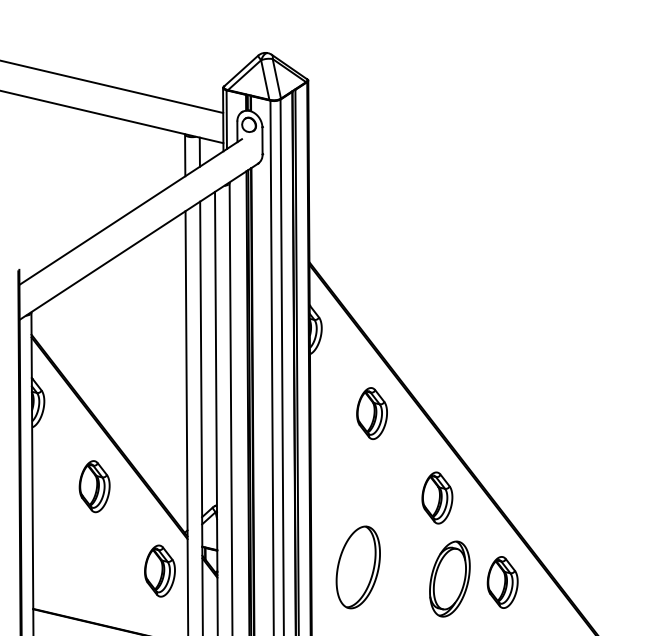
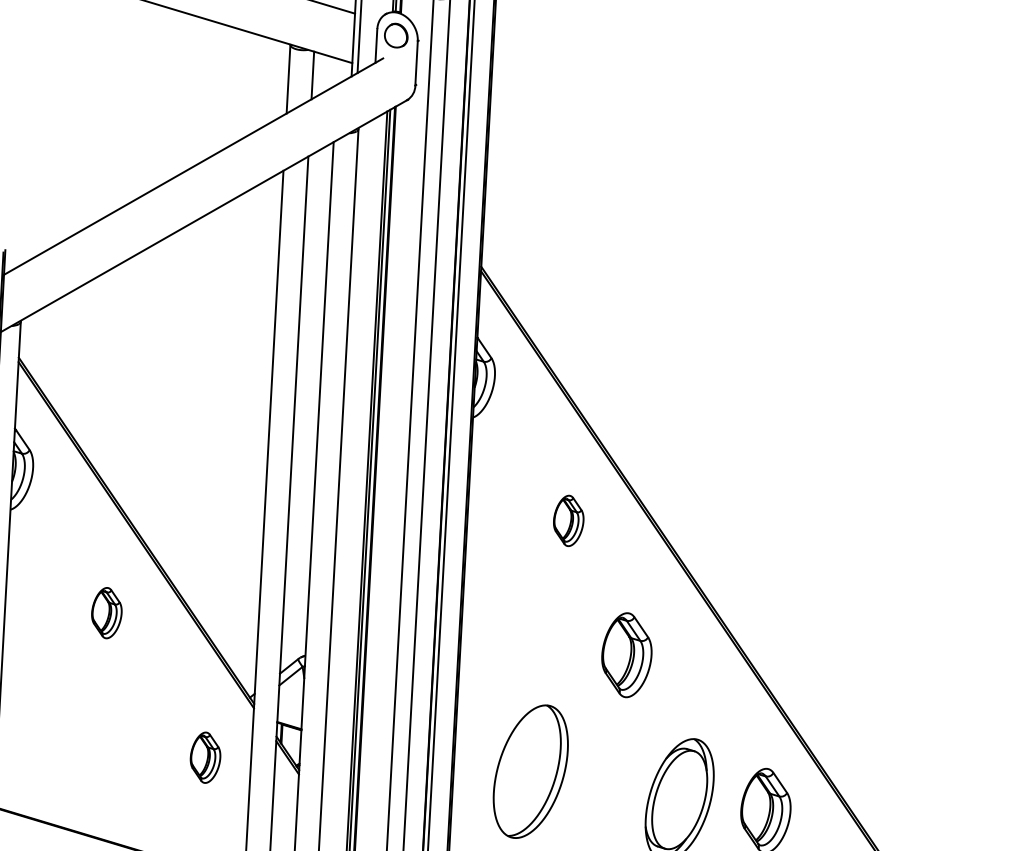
part: (371, 413) -> (567, 520), size x0.6
part: (94, 486) -> (106, 612), size x0.6
part: (437, 497) -> (627, 654), moved
part: (159, 570) -> (204, 756), size x0.6

